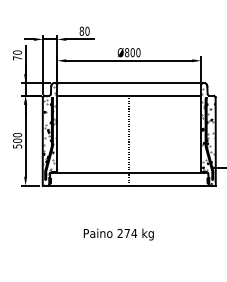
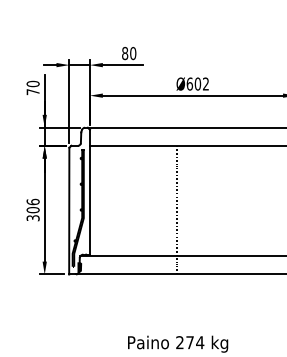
text: (132, 52) -> (197, 83), 800 -> 602
hatch: (50, 136) -> (80, 203), removed
text: (17, 140) -> (33, 209), 500 -> 306
line: (129, 140) -> (177, 209), moved

